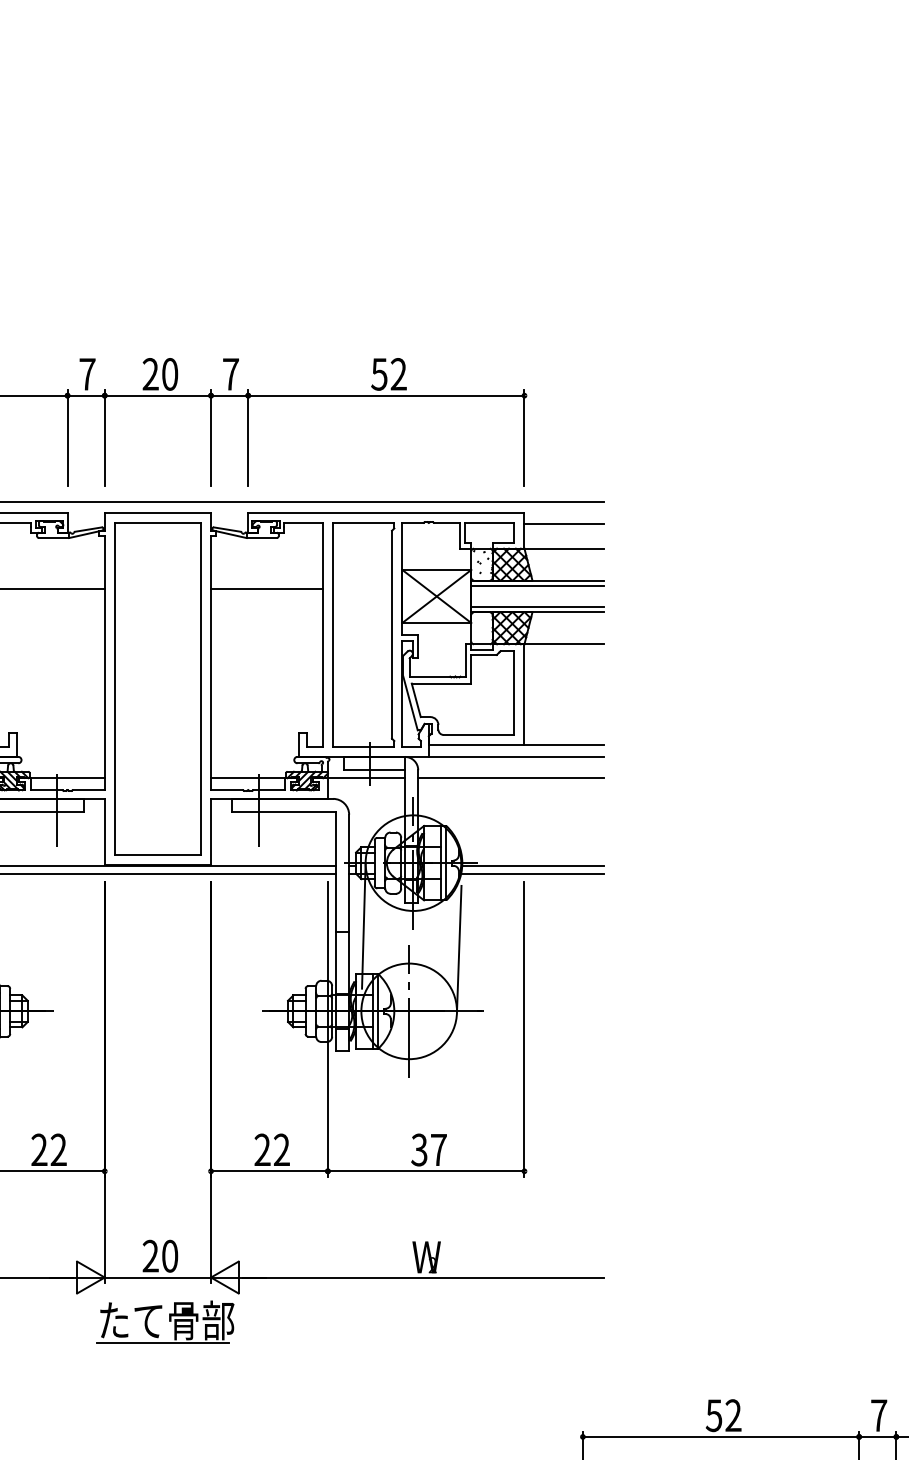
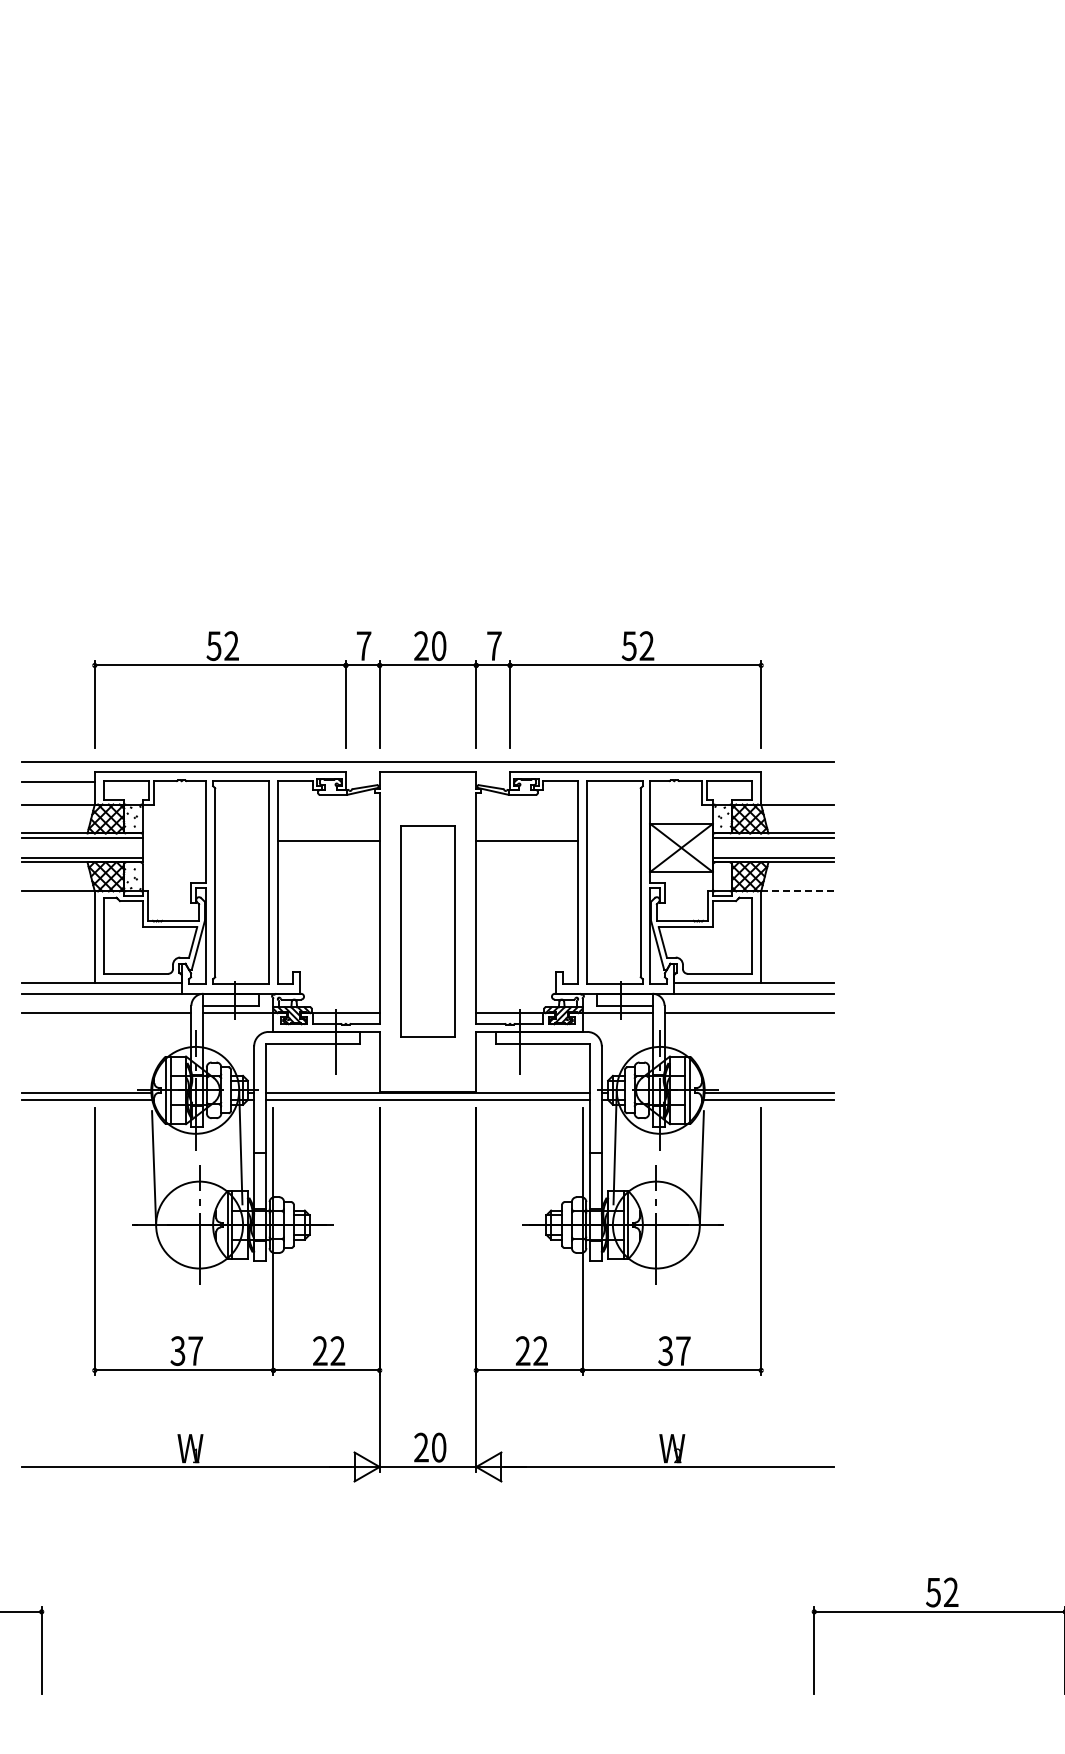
line: (564, 524) -> (797, 782), removed
line: (564, 644) -> (797, 891), solid -> dashed
part: (157, 688) -> (427, 931), size x0.7
part: (165, 1322) -> (434, 1507), removed

